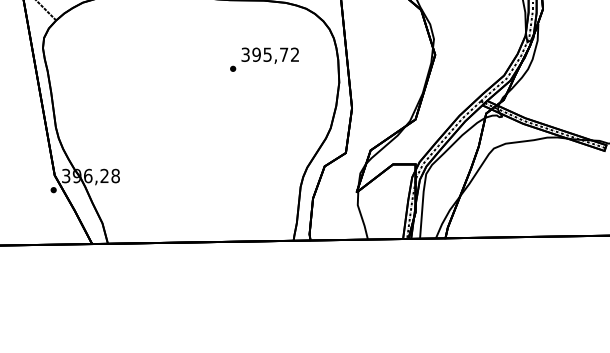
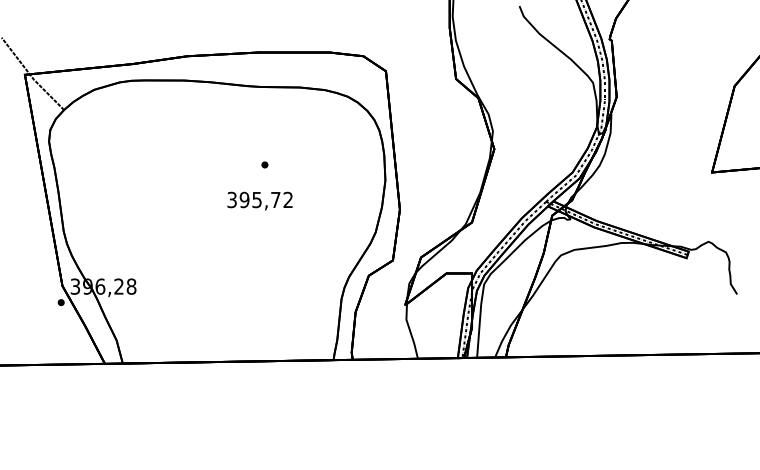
text: (269, 55) -> (259, 200), moved

